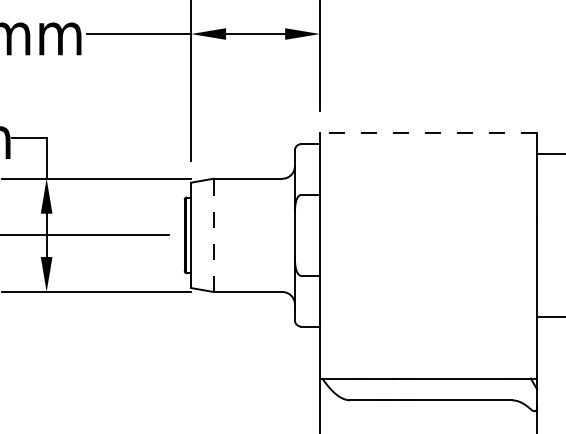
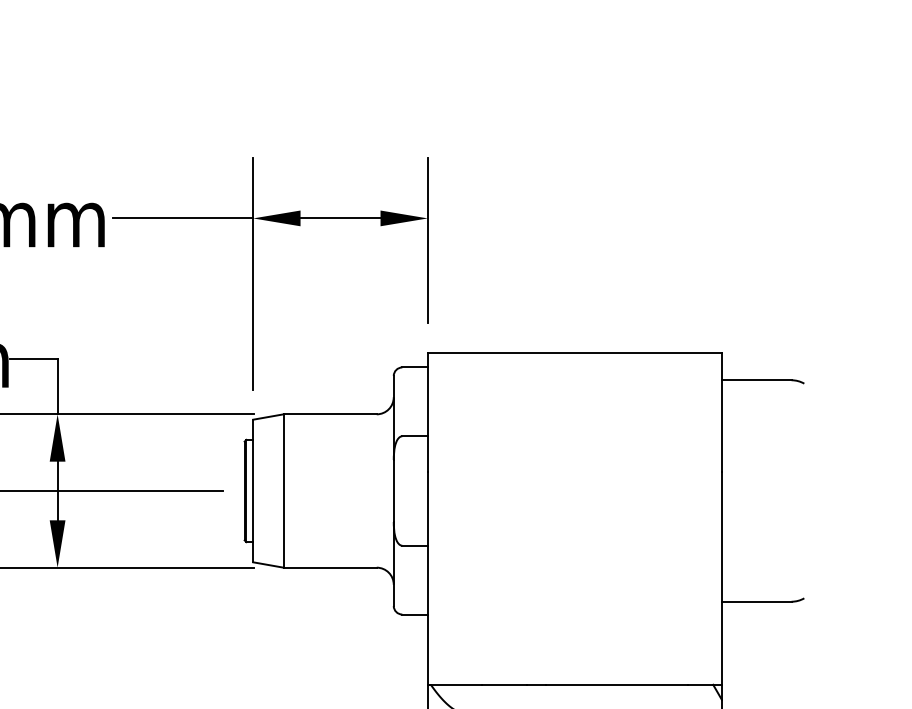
line: (428, 133) -> (574, 352), dashed -> solid
line: (213, 235) -> (283, 491), dashed -> solid

